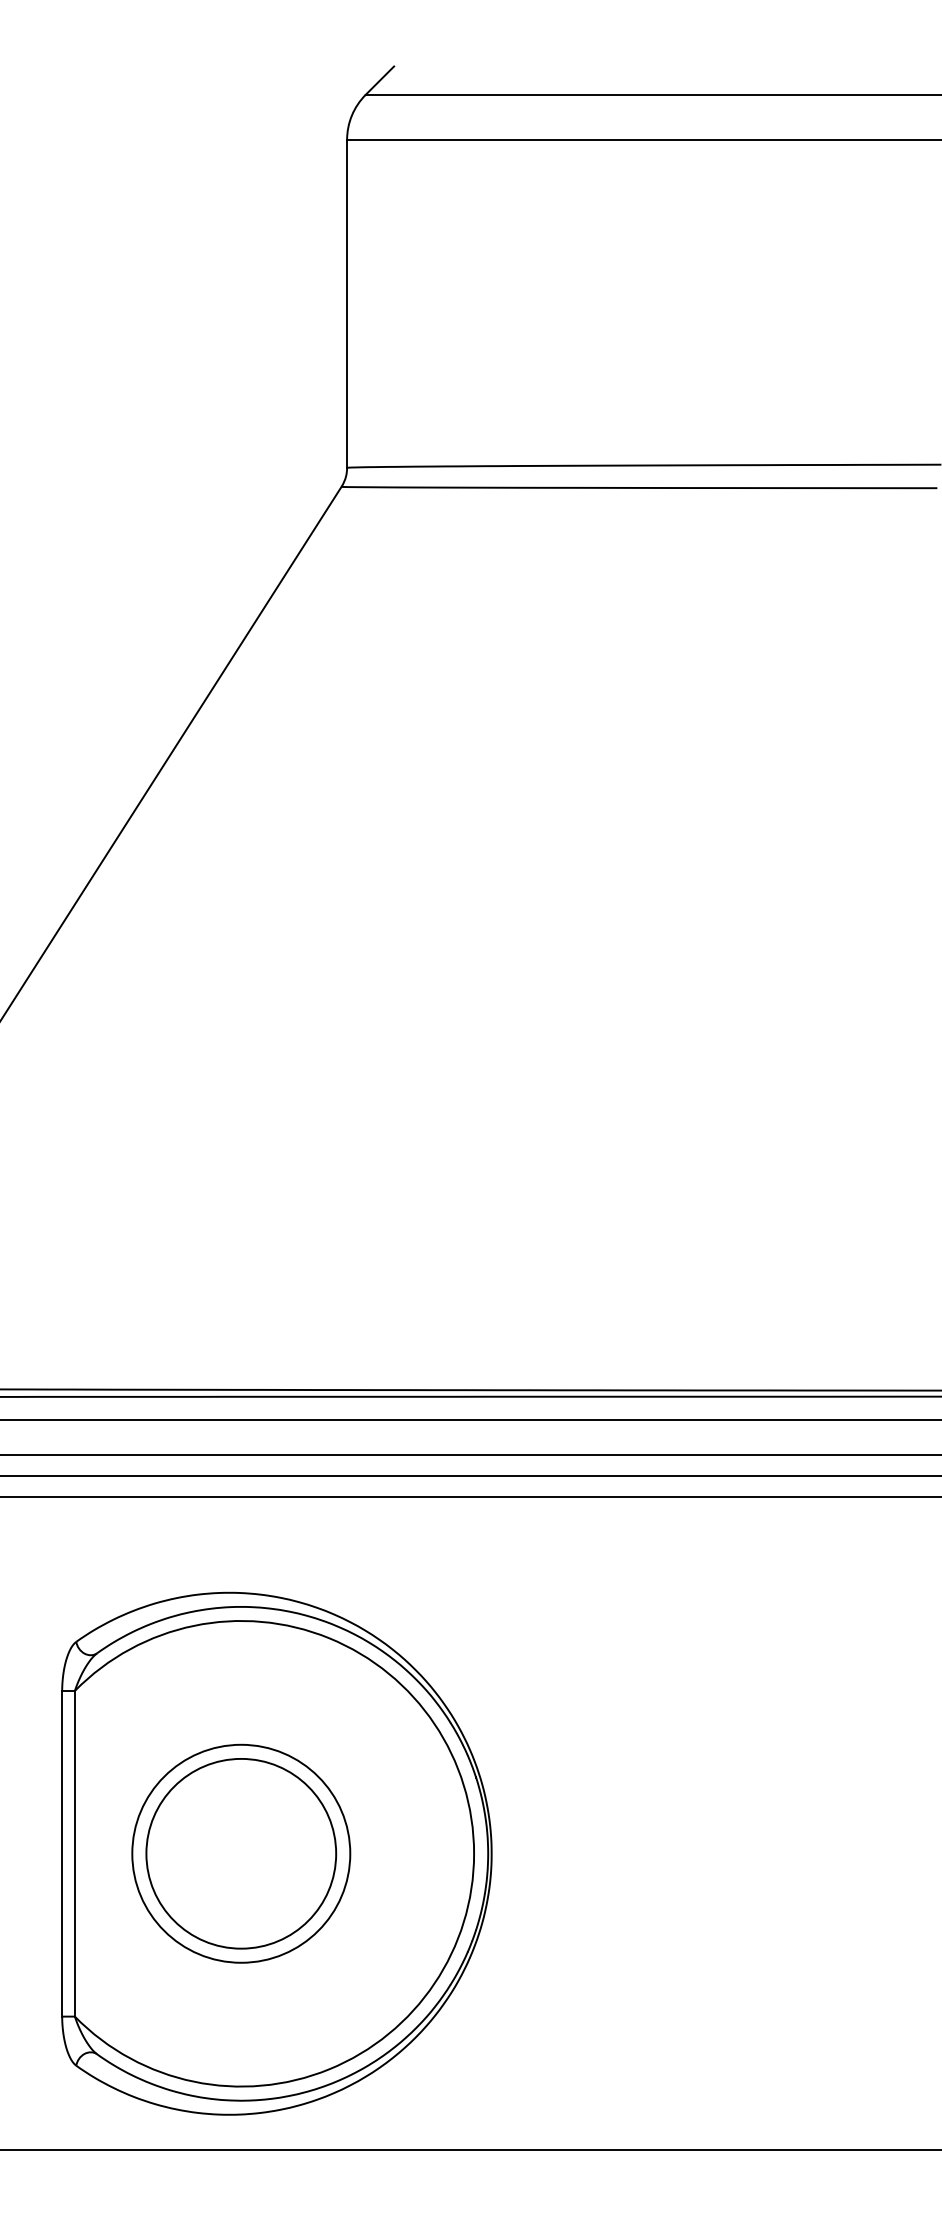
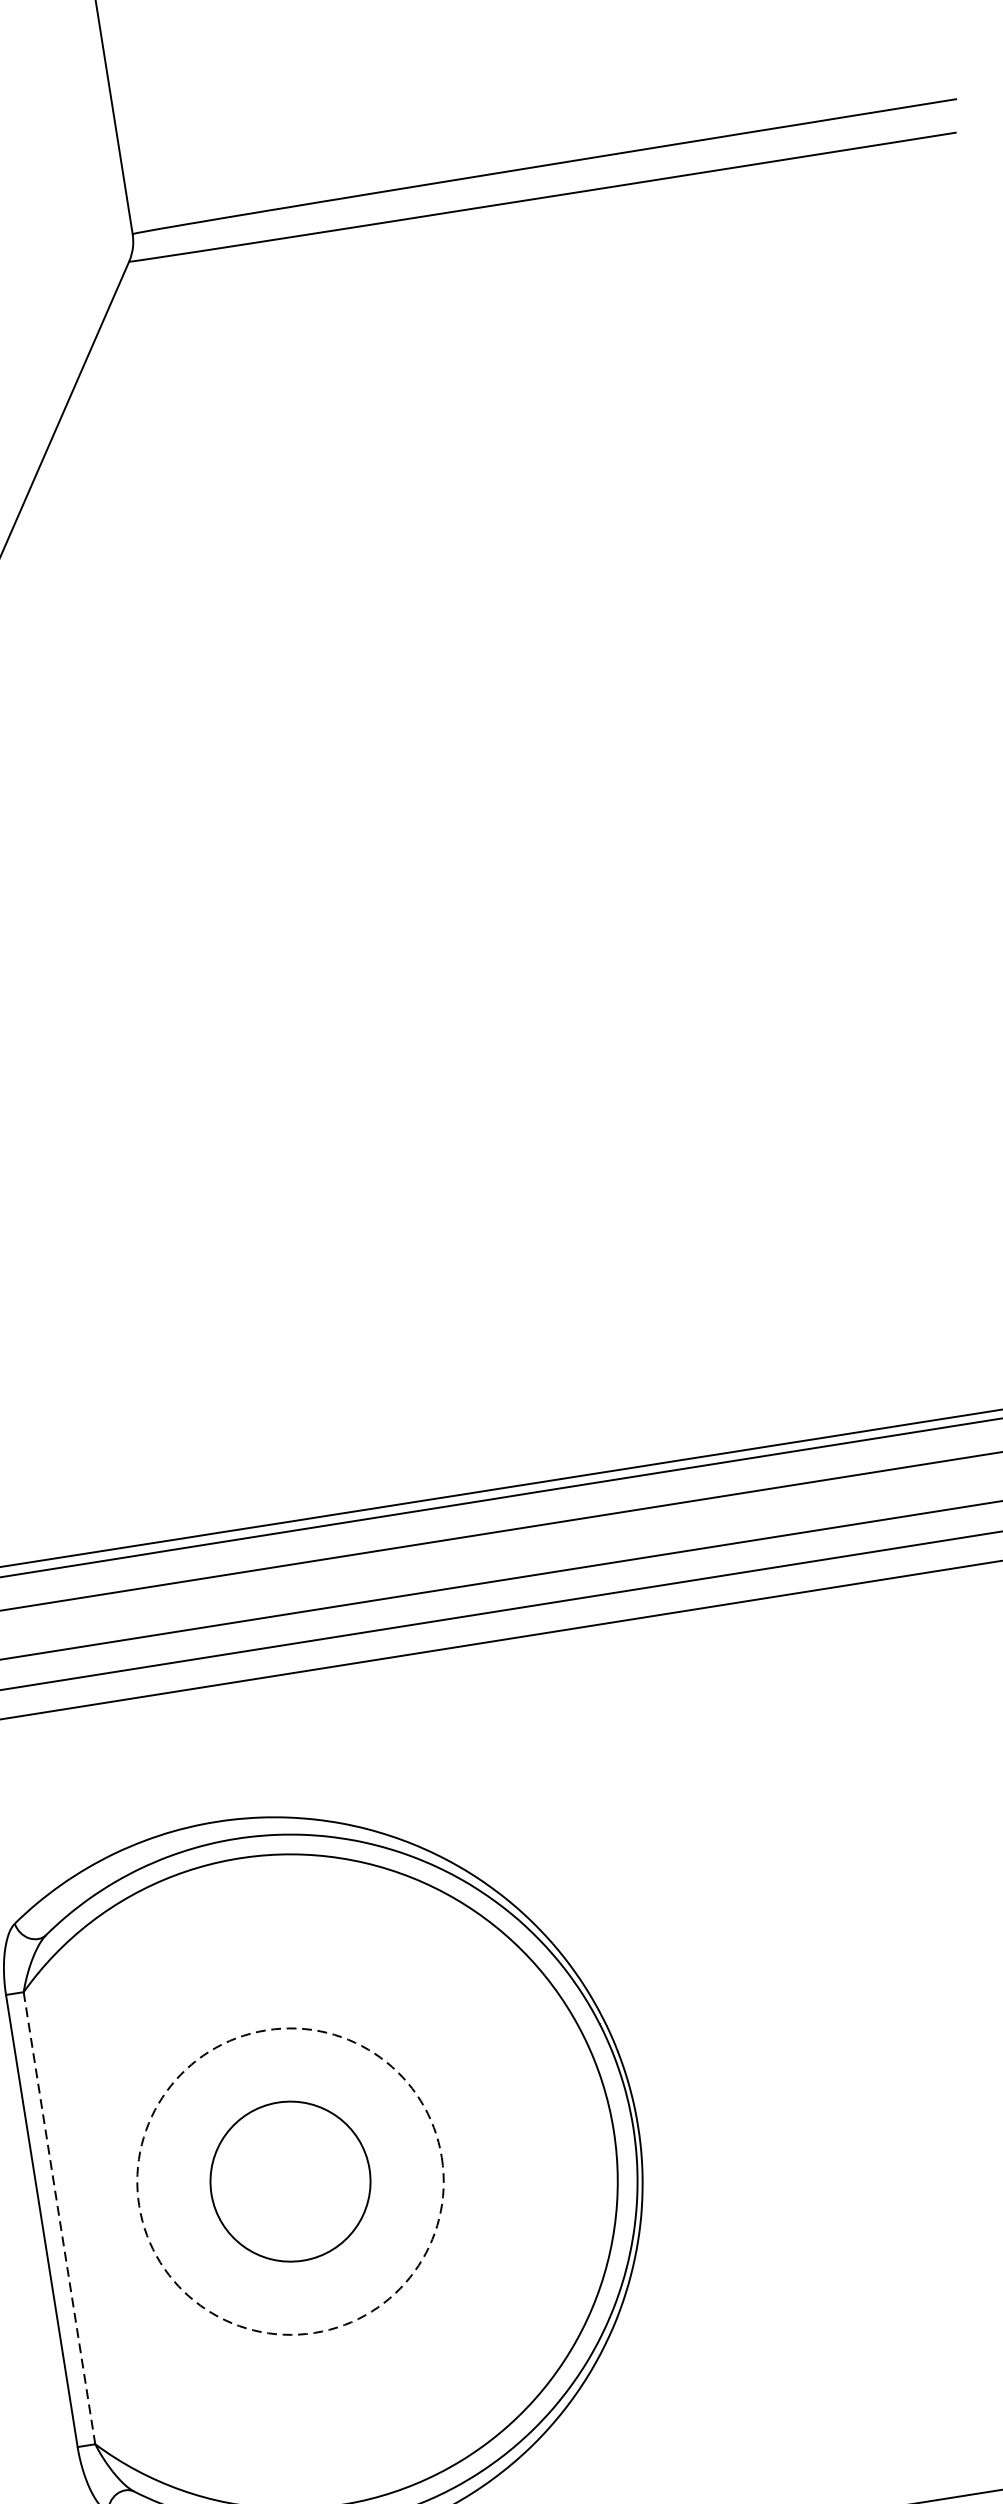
line: (74, 1853) -> (58, 2217), solid -> dashed
circle: (241, 1853) -> (290, 2181), size x0.6
circle: (241, 1853) -> (290, 2181), solid -> dashed

